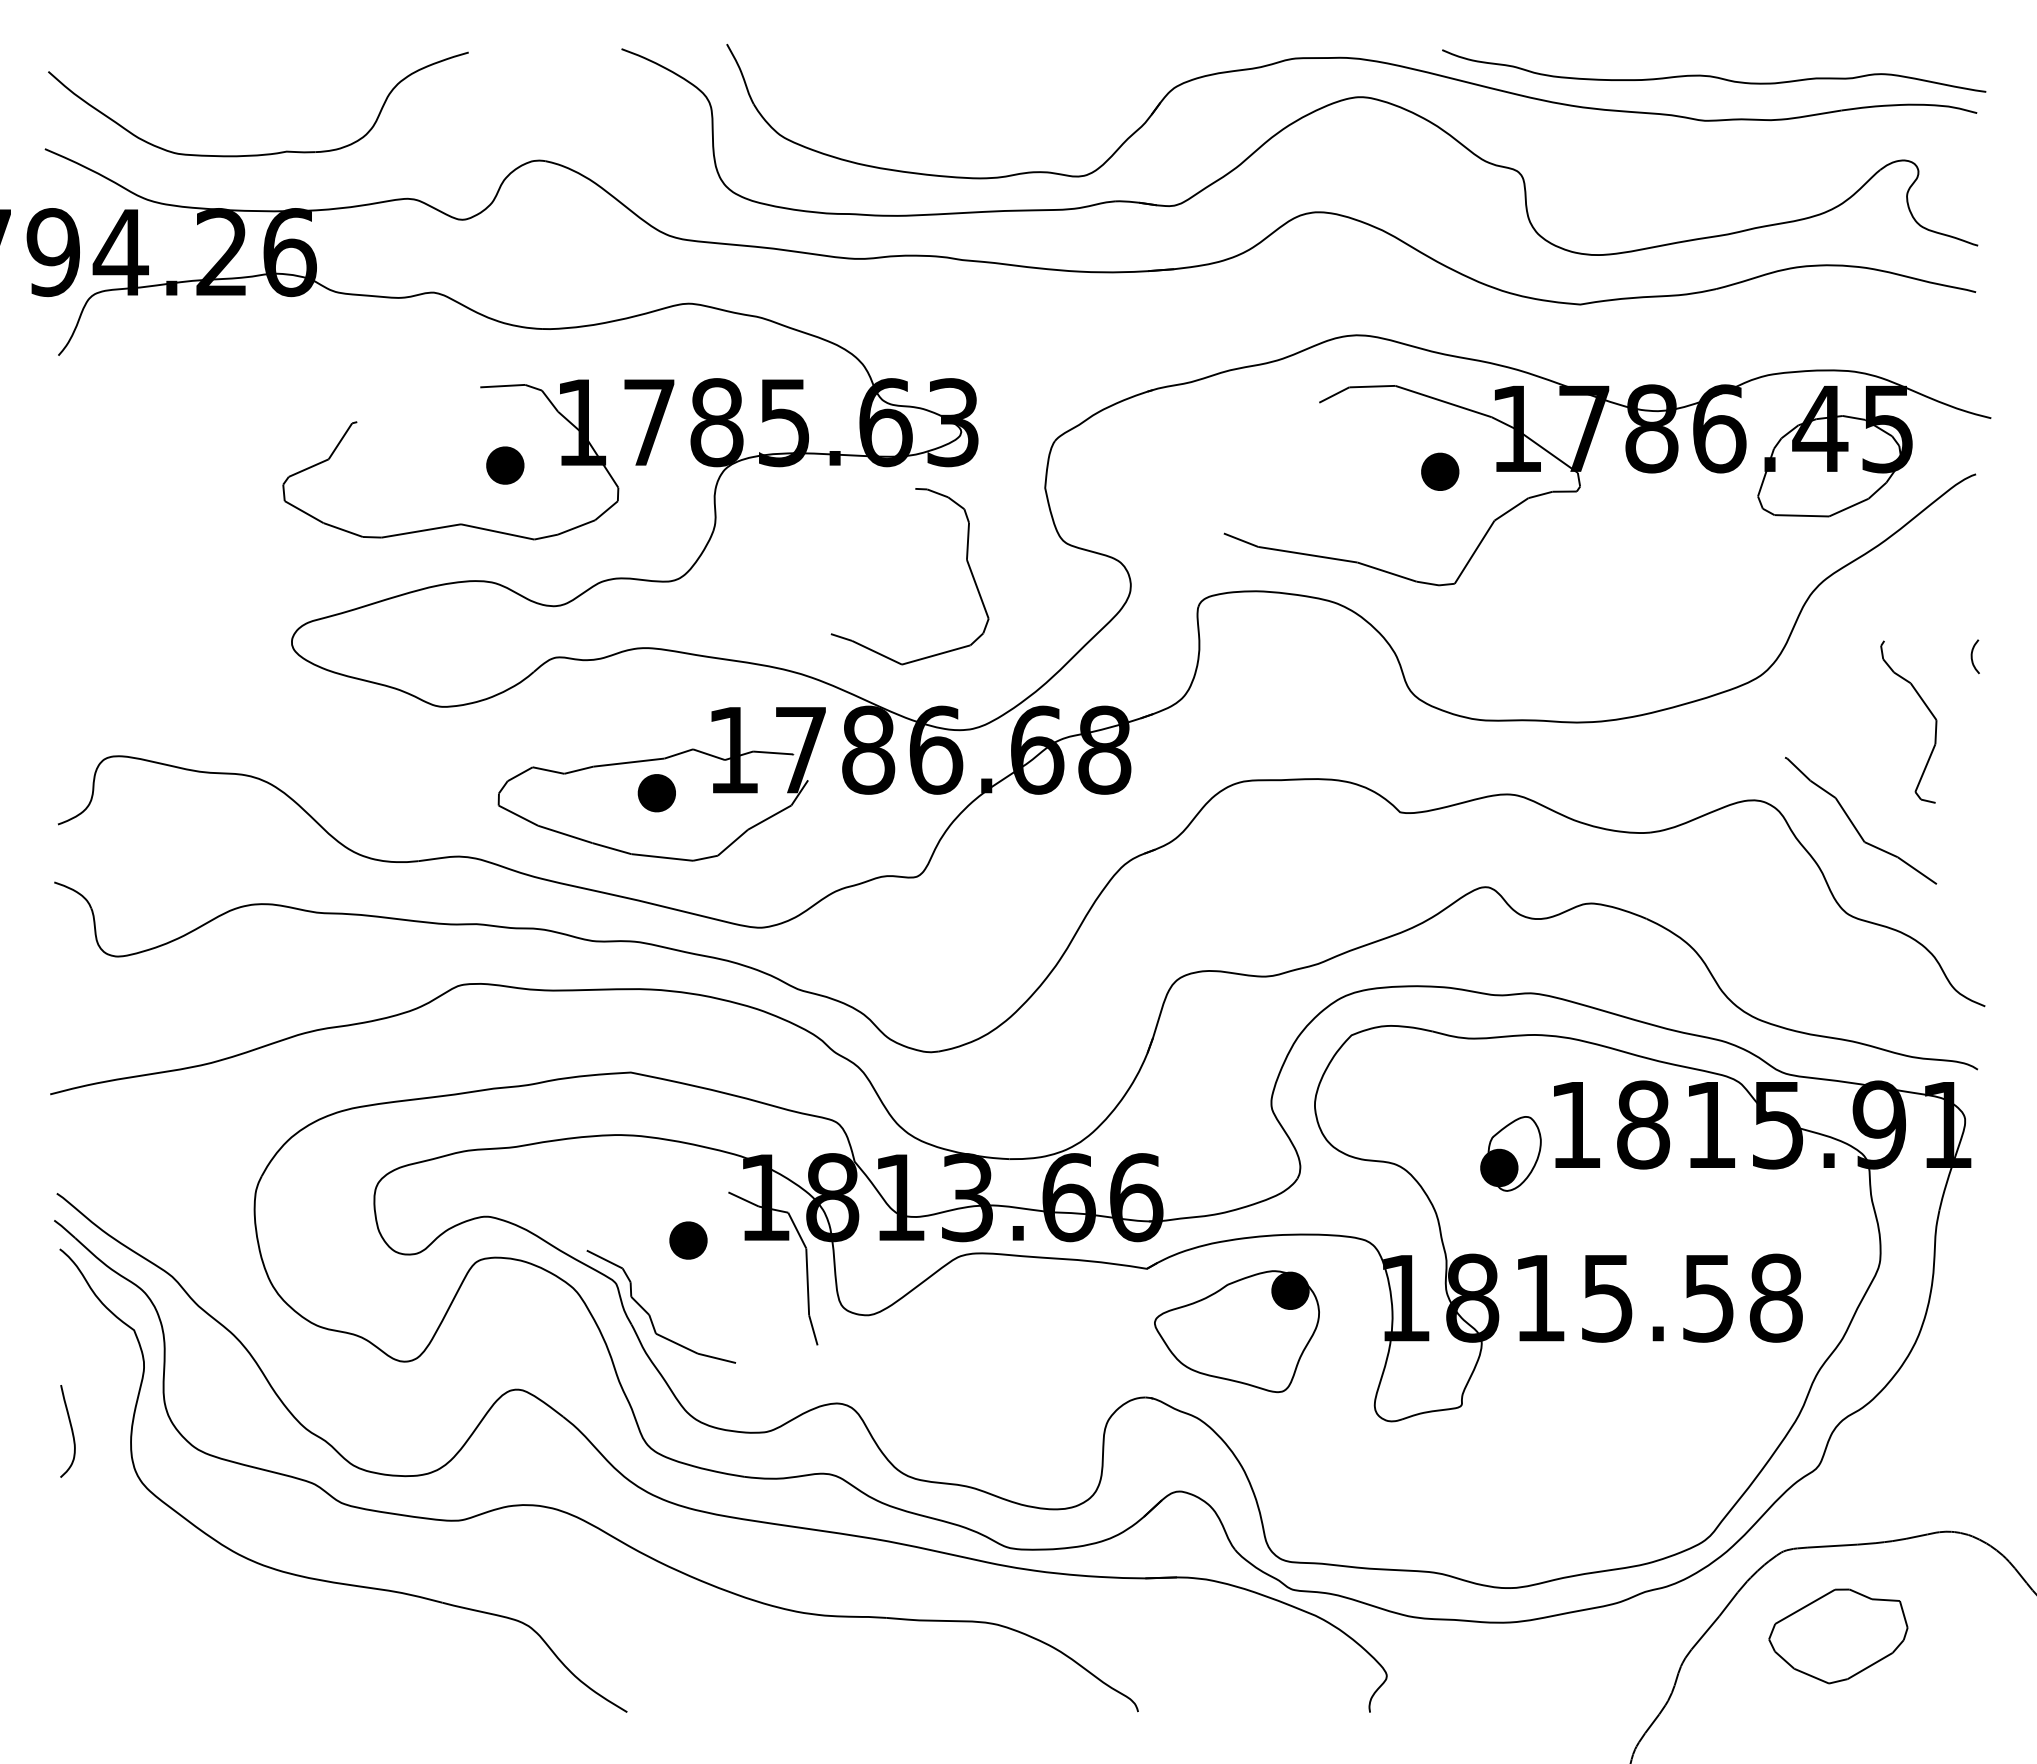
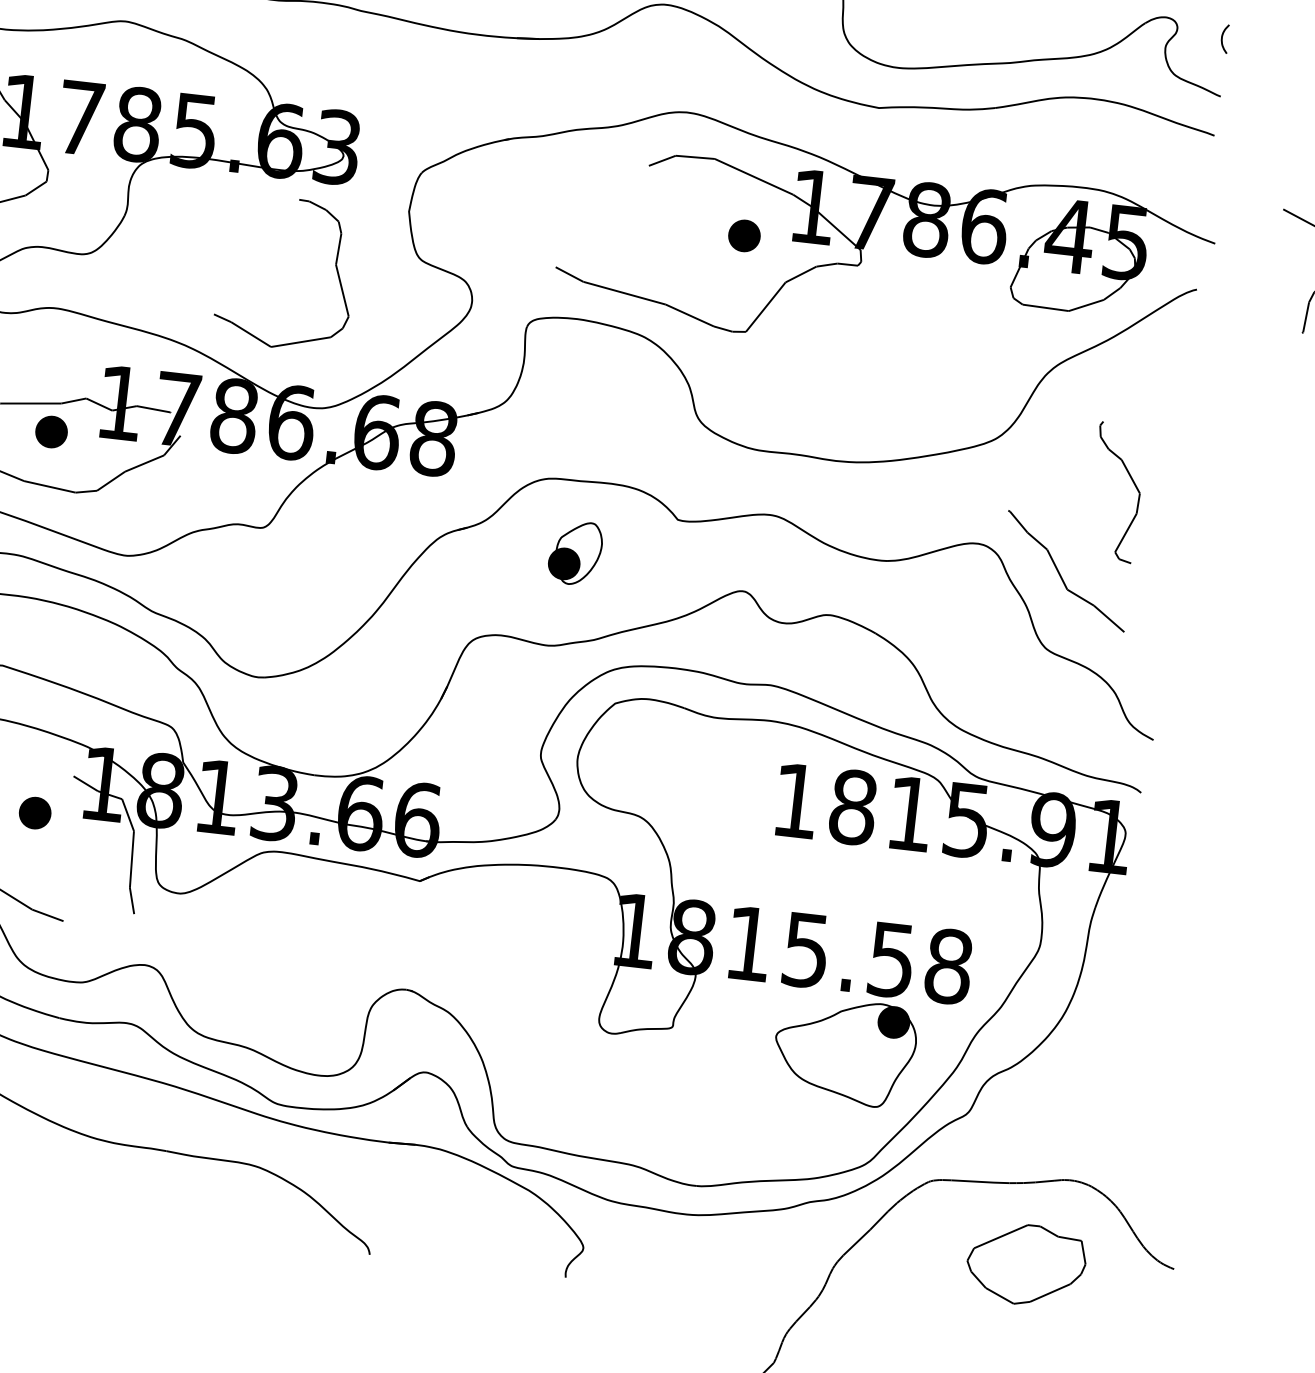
curve: (1972, 656) -> (1222, 38), moved
part: (1510, 1153) -> (575, 552), moved
part: (1236, 1331) -> (844, 1051), moved
part: (1838, 1636) -> (1026, 1264), moved

